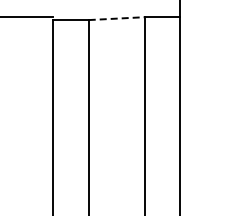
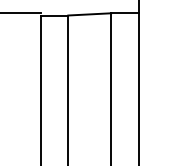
line: (116, 18) -> (89, 14), dashed -> solid

